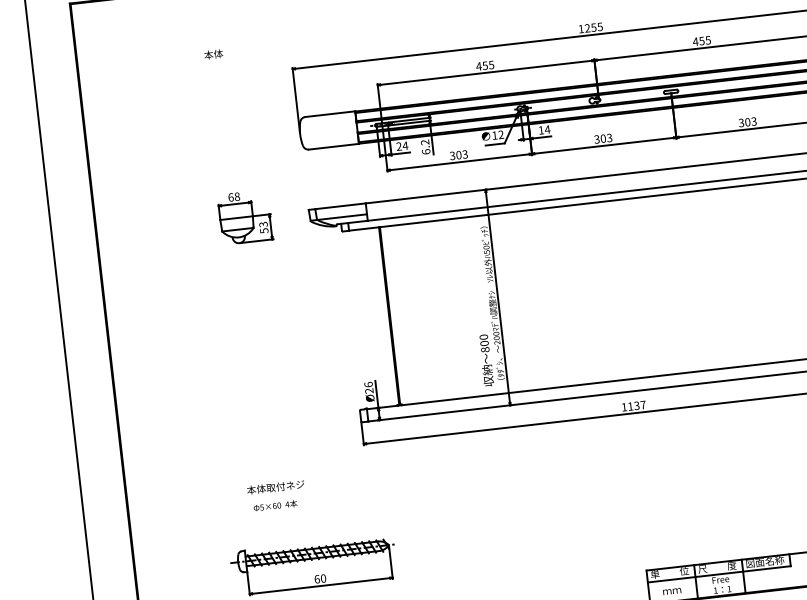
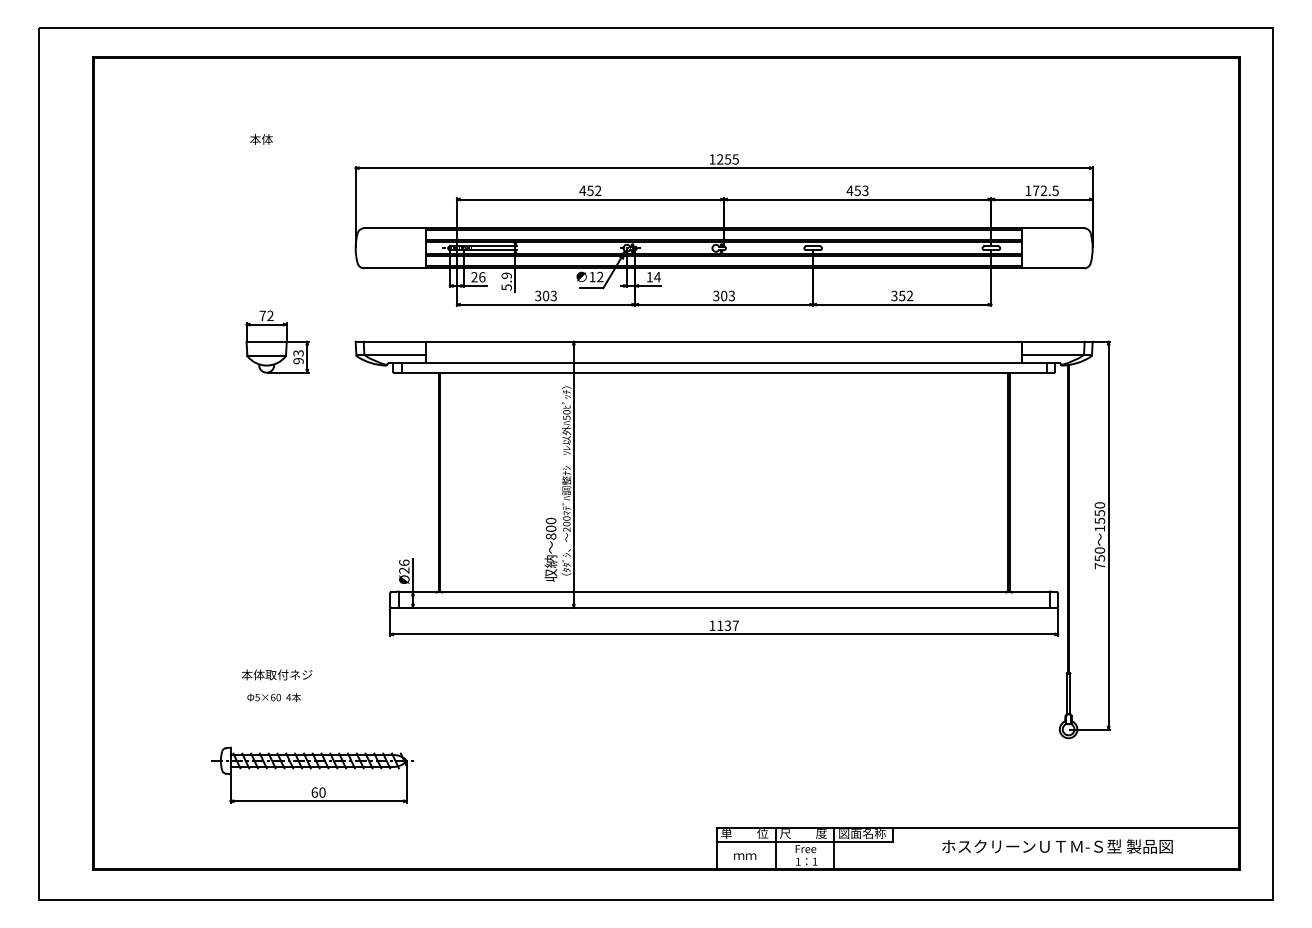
text: (708, 40) -> (865, 190), 455 -> 453
text: (491, 64) -> (598, 190), 455 -> 452
text: (751, 121) -> (906, 295), 303 -> 352
text: (404, 146) -> (481, 277), 24 -> 26
text: (425, 147) -> (506, 281), 6.2 -> 5.9
text: (234, 196) -> (266, 315), 68 -> 72
text: (264, 231) -> (298, 361), 53 -> 93

